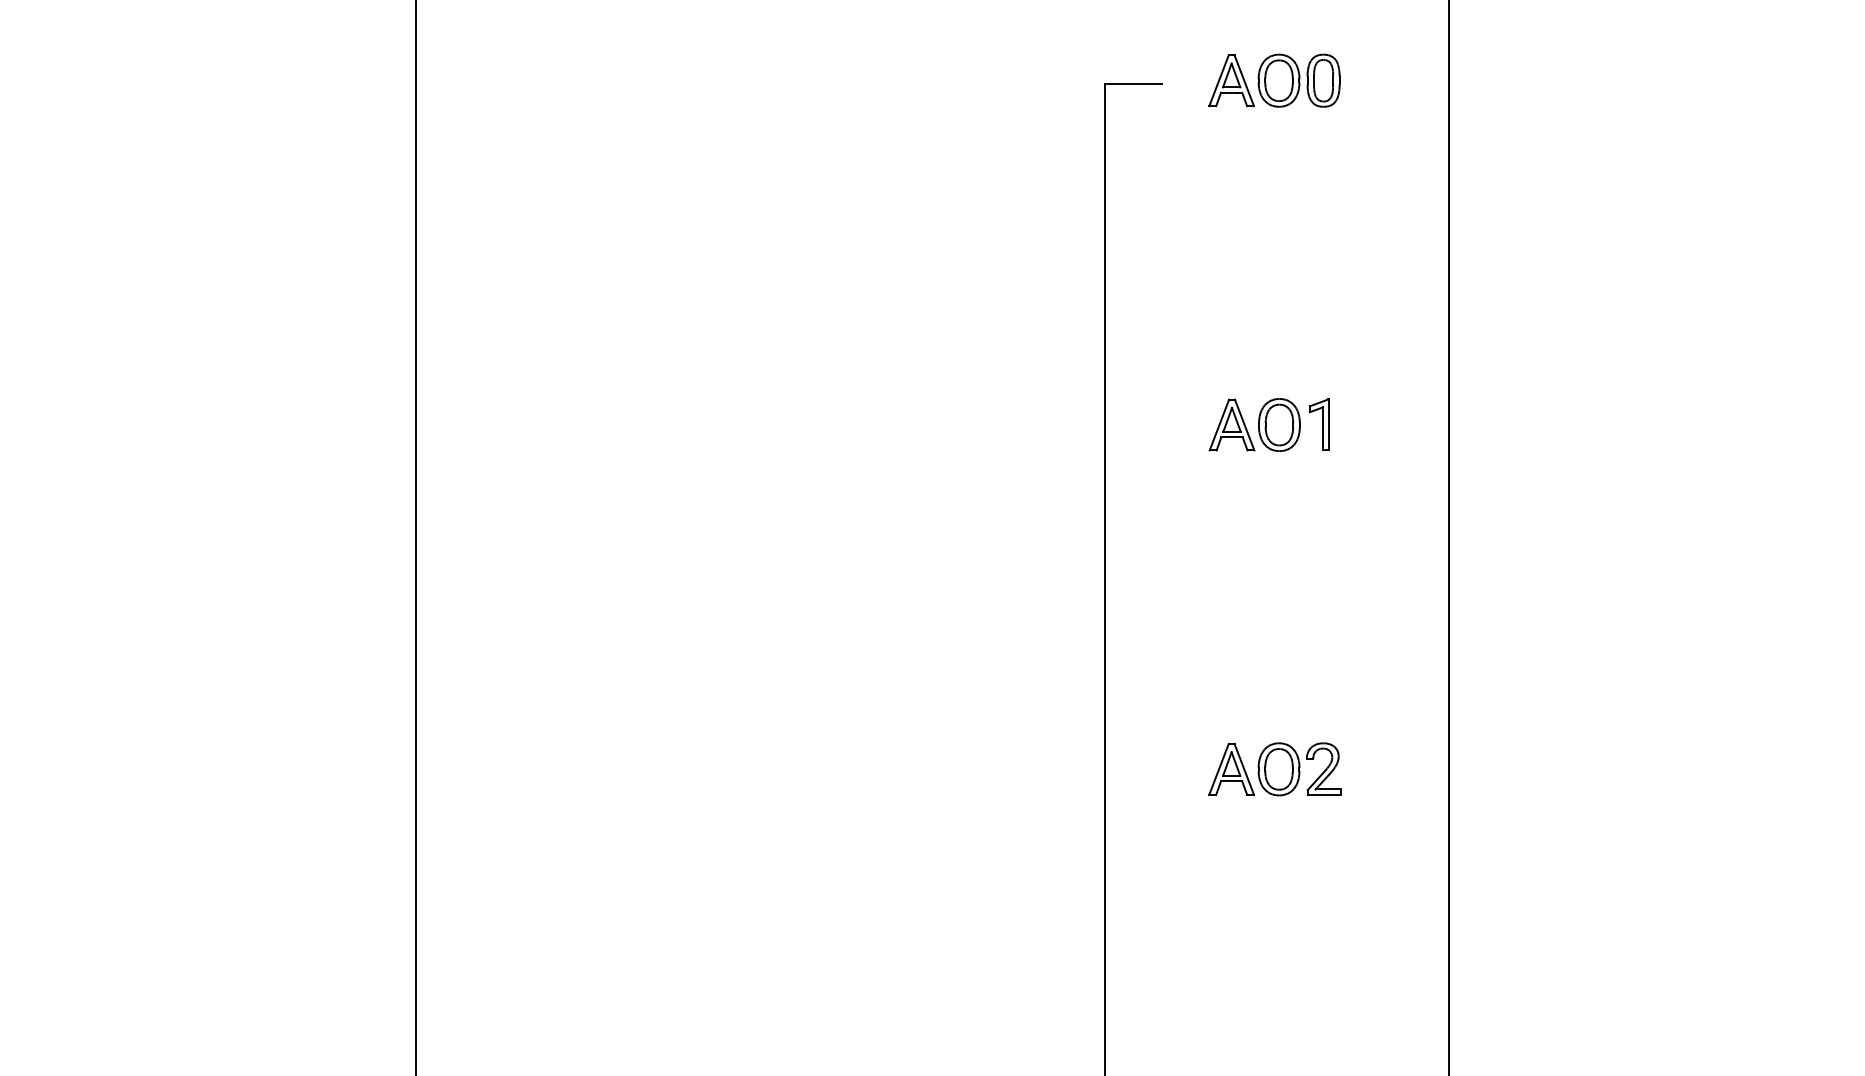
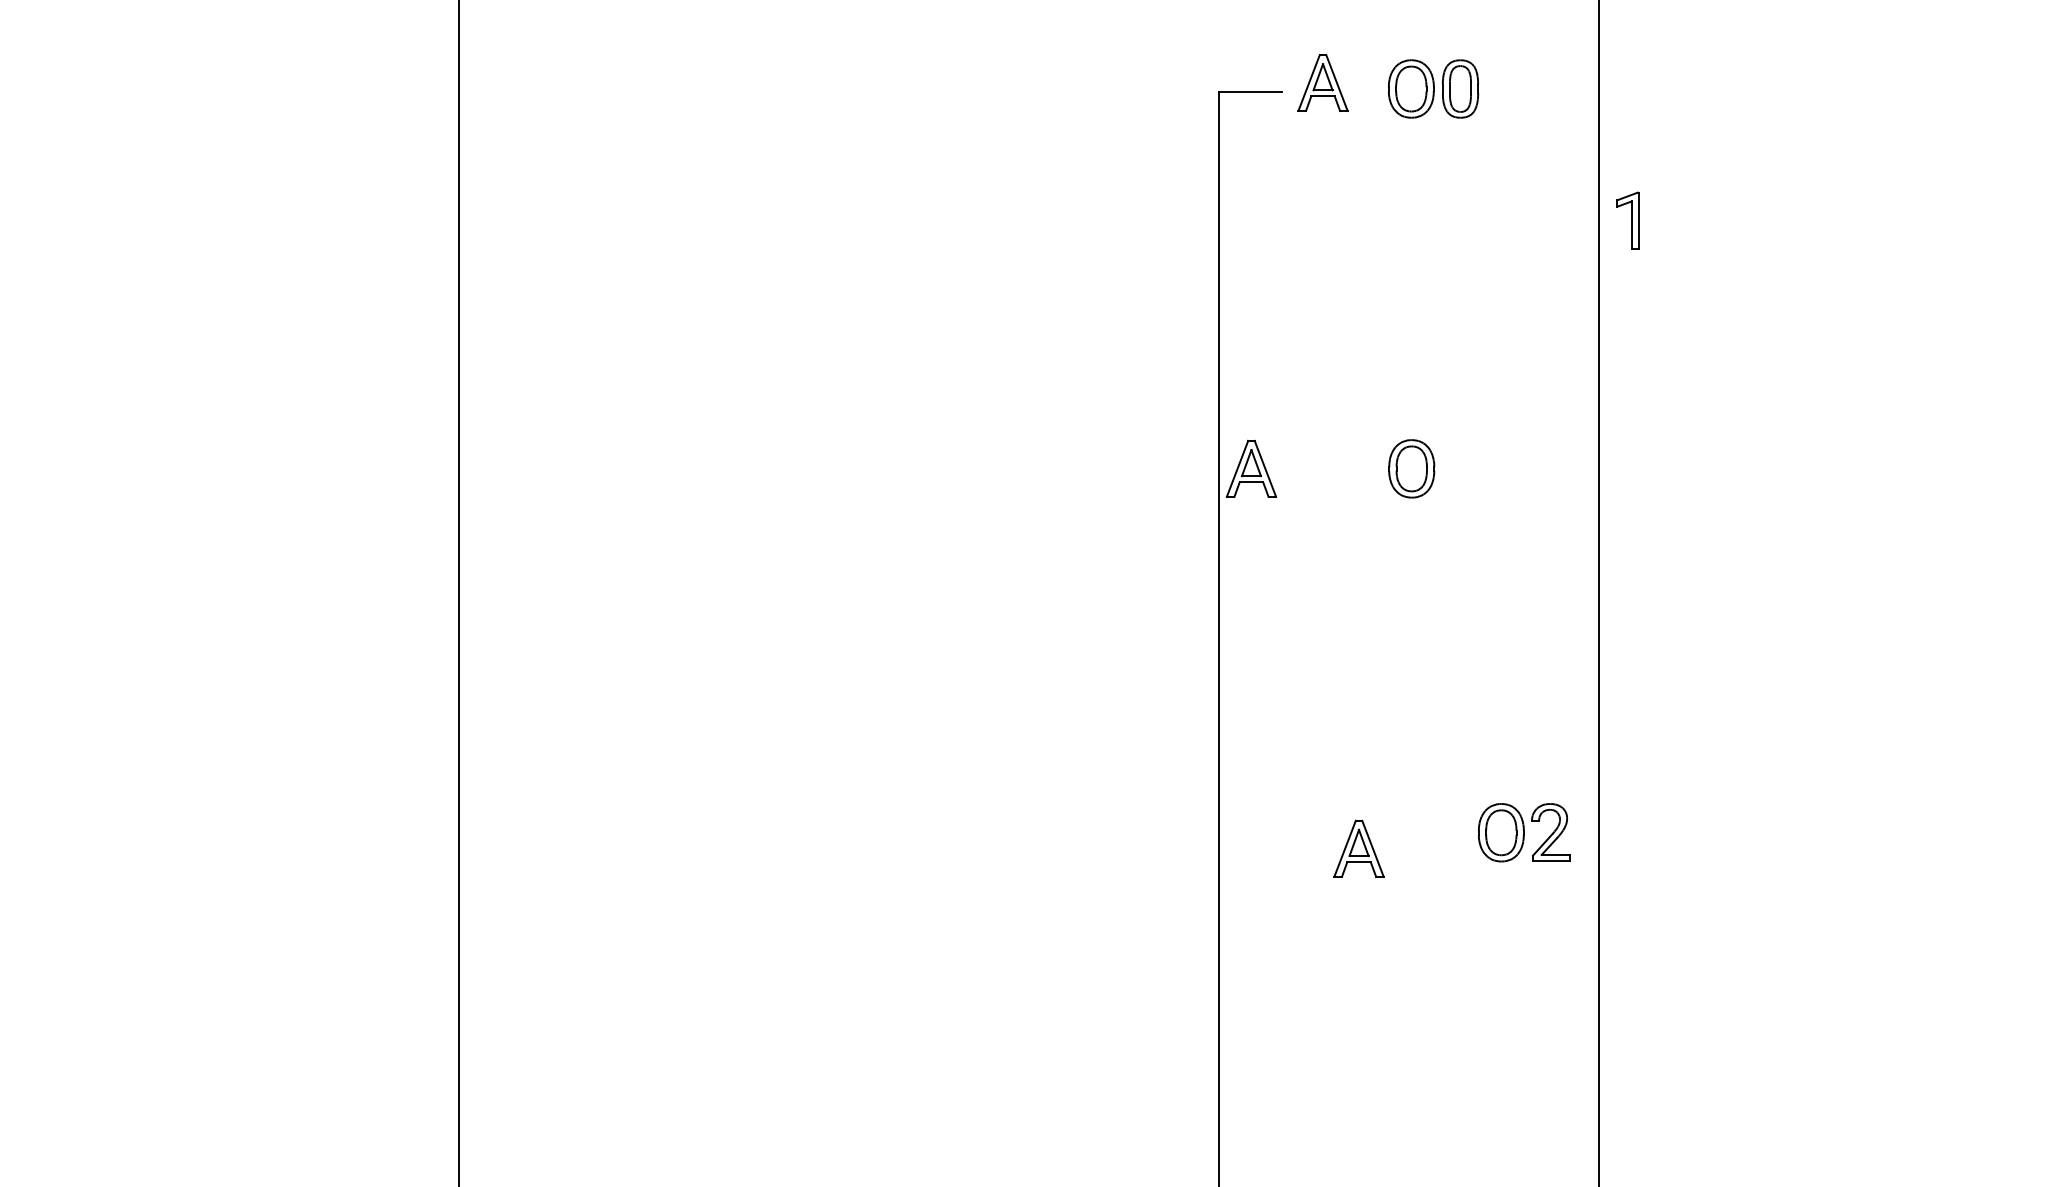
part: (1231, 80) -> (1322, 82), moved
part: (1232, 424) -> (1251, 468), moved
part: (1319, 424) -> (1627, 220), moved
part: (1300, 769) -> (1524, 832), moved

